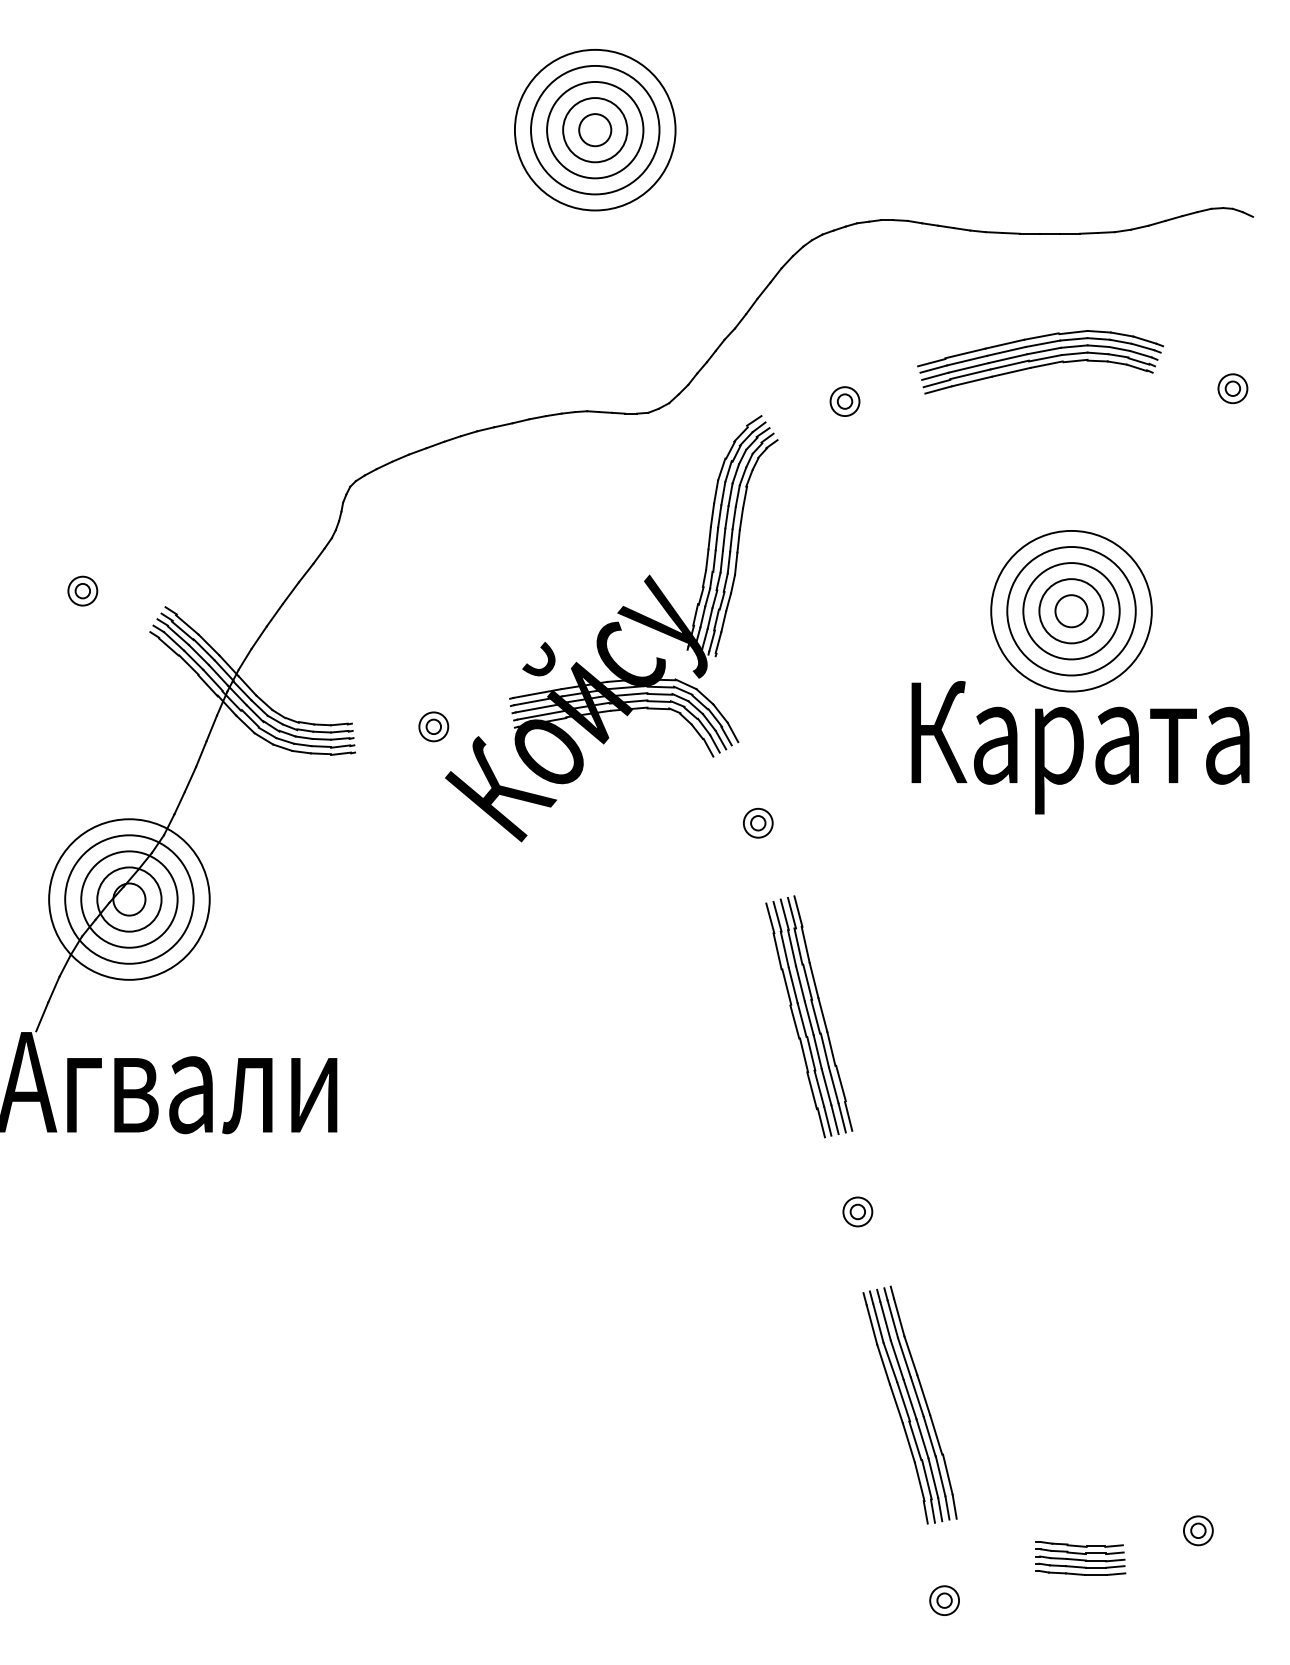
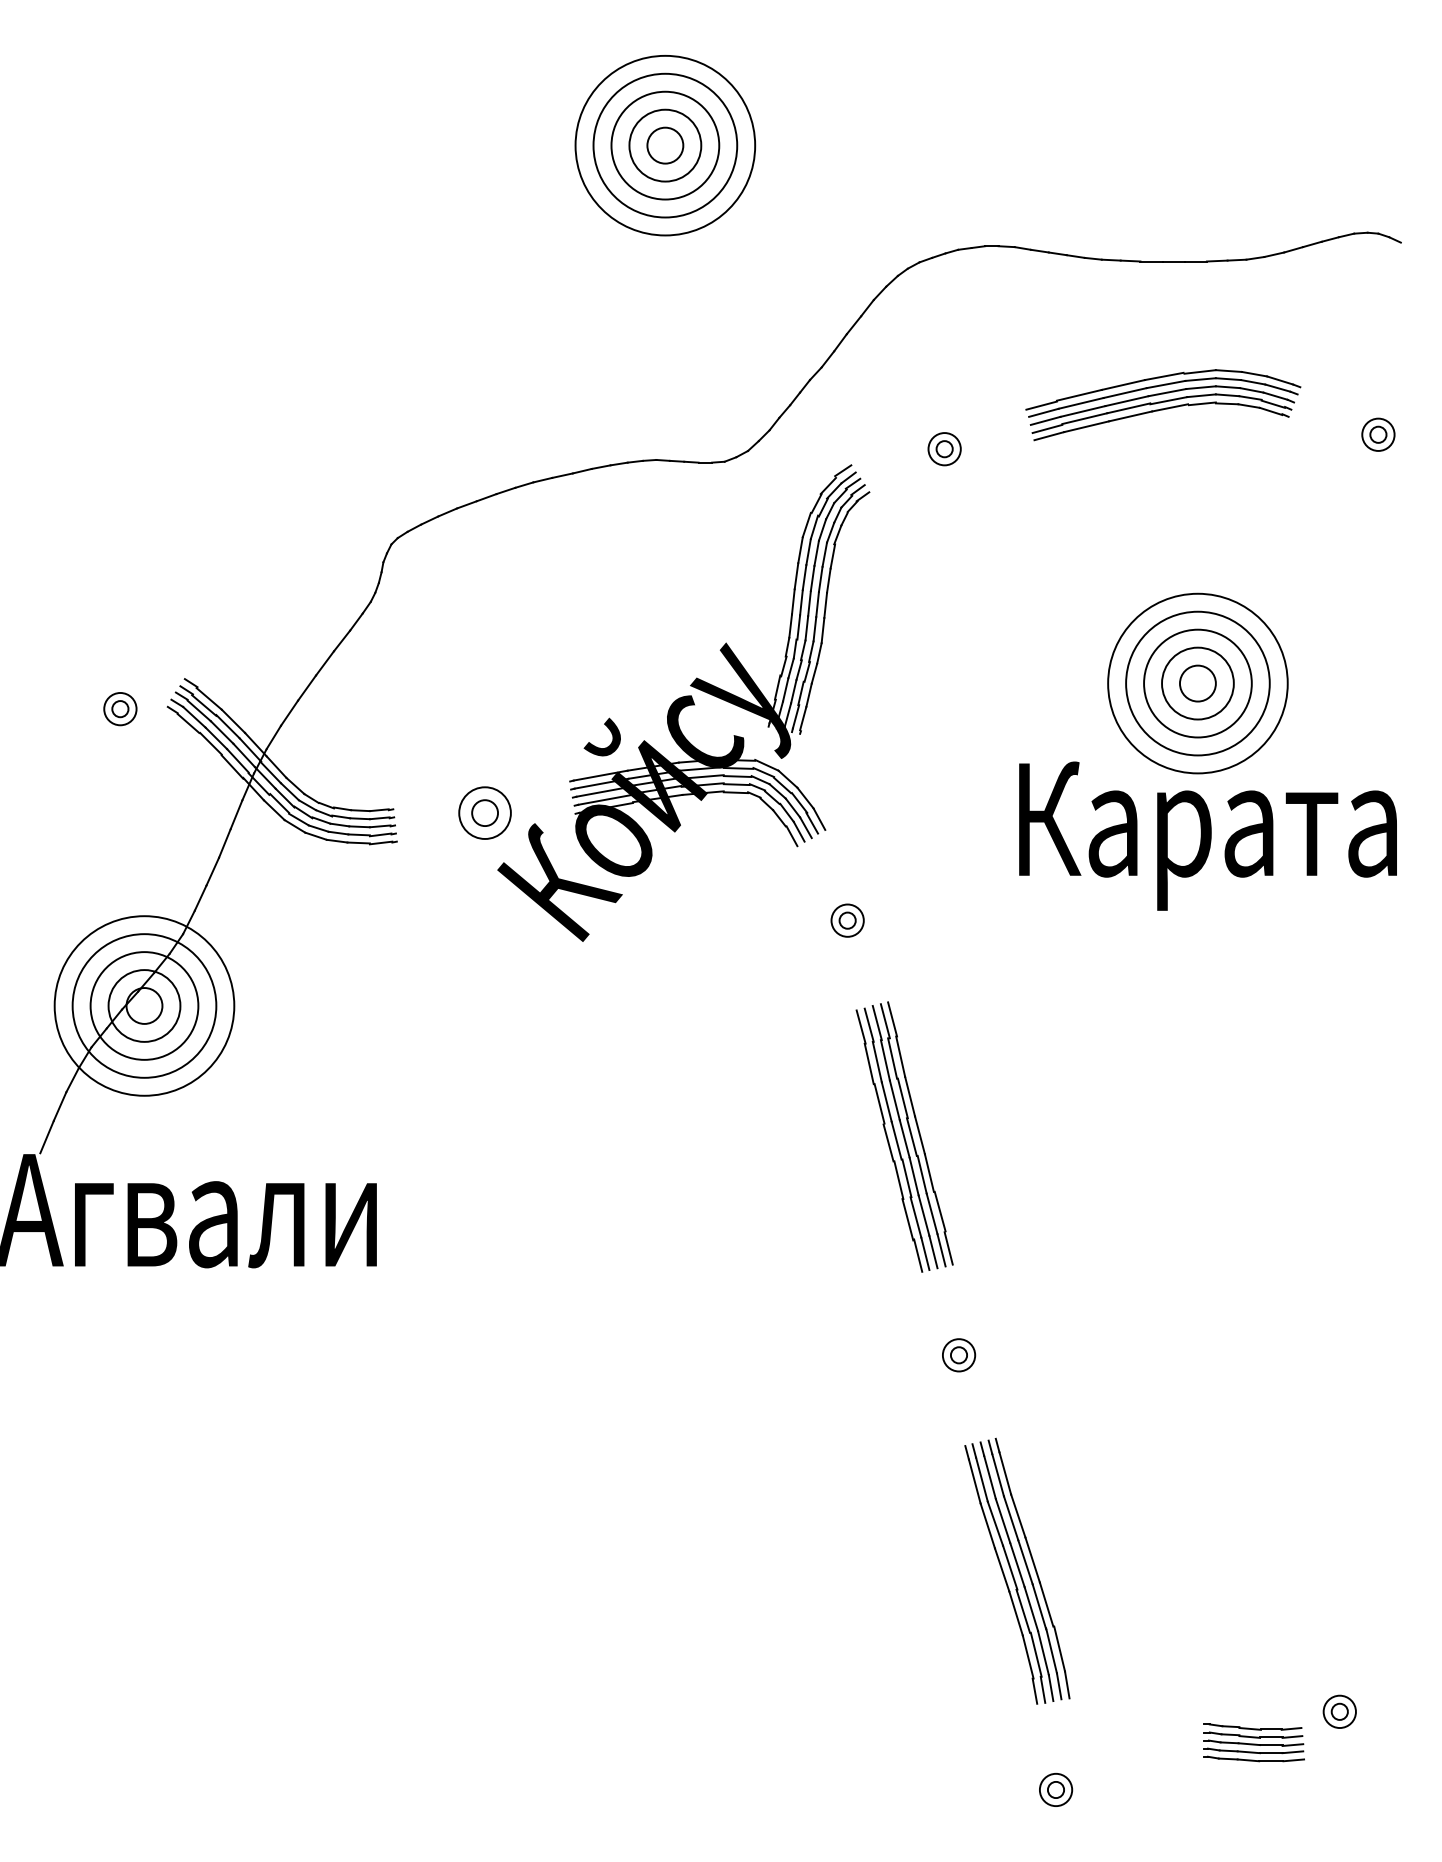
part: (82, 591) -> (120, 709), moved
part: (433, 726) -> (484, 812), size x1.6
part: (1080, 1558) -> (1253, 1742), moved

